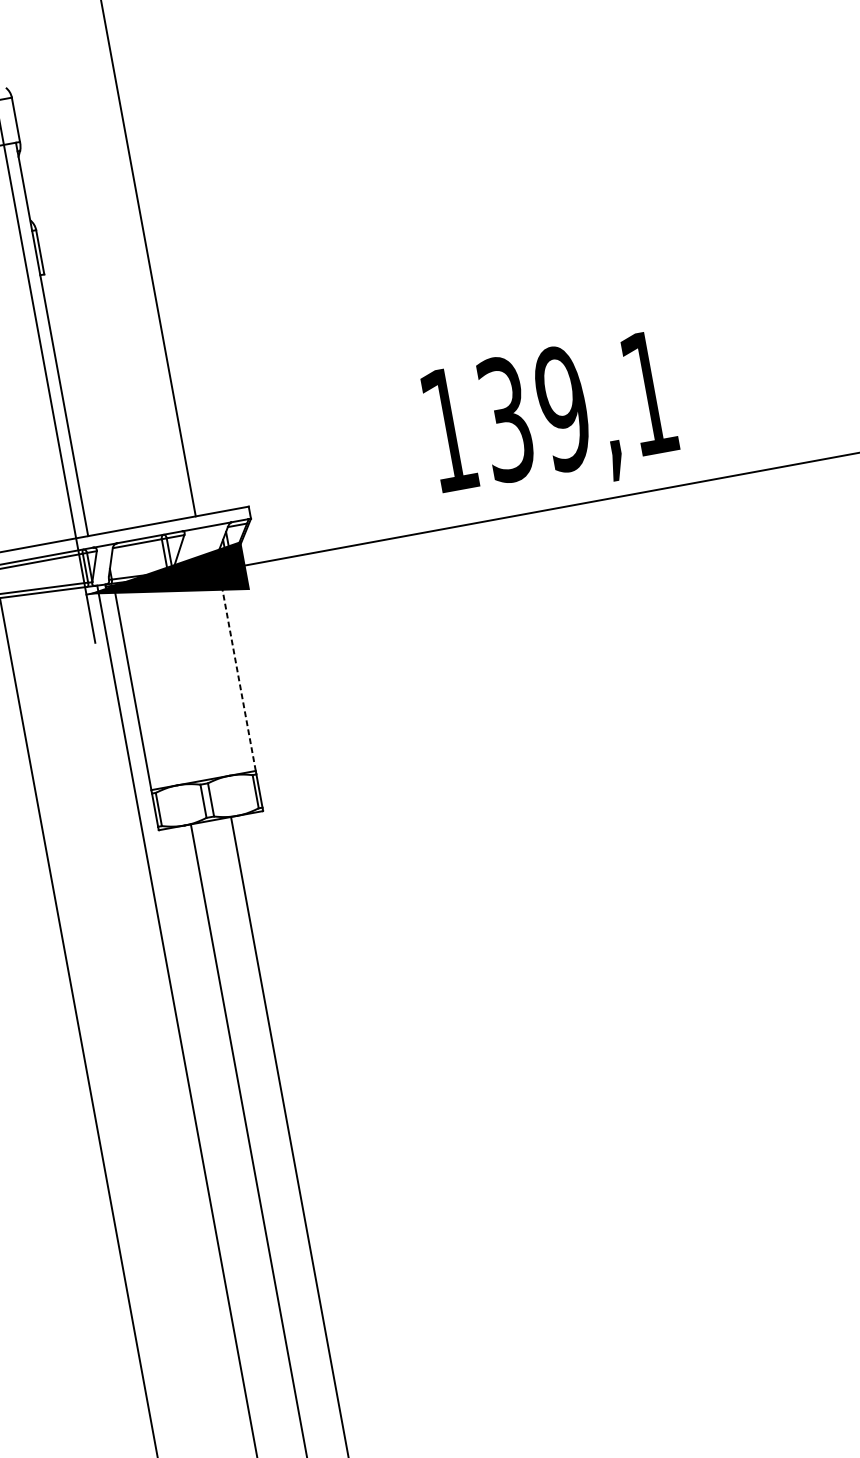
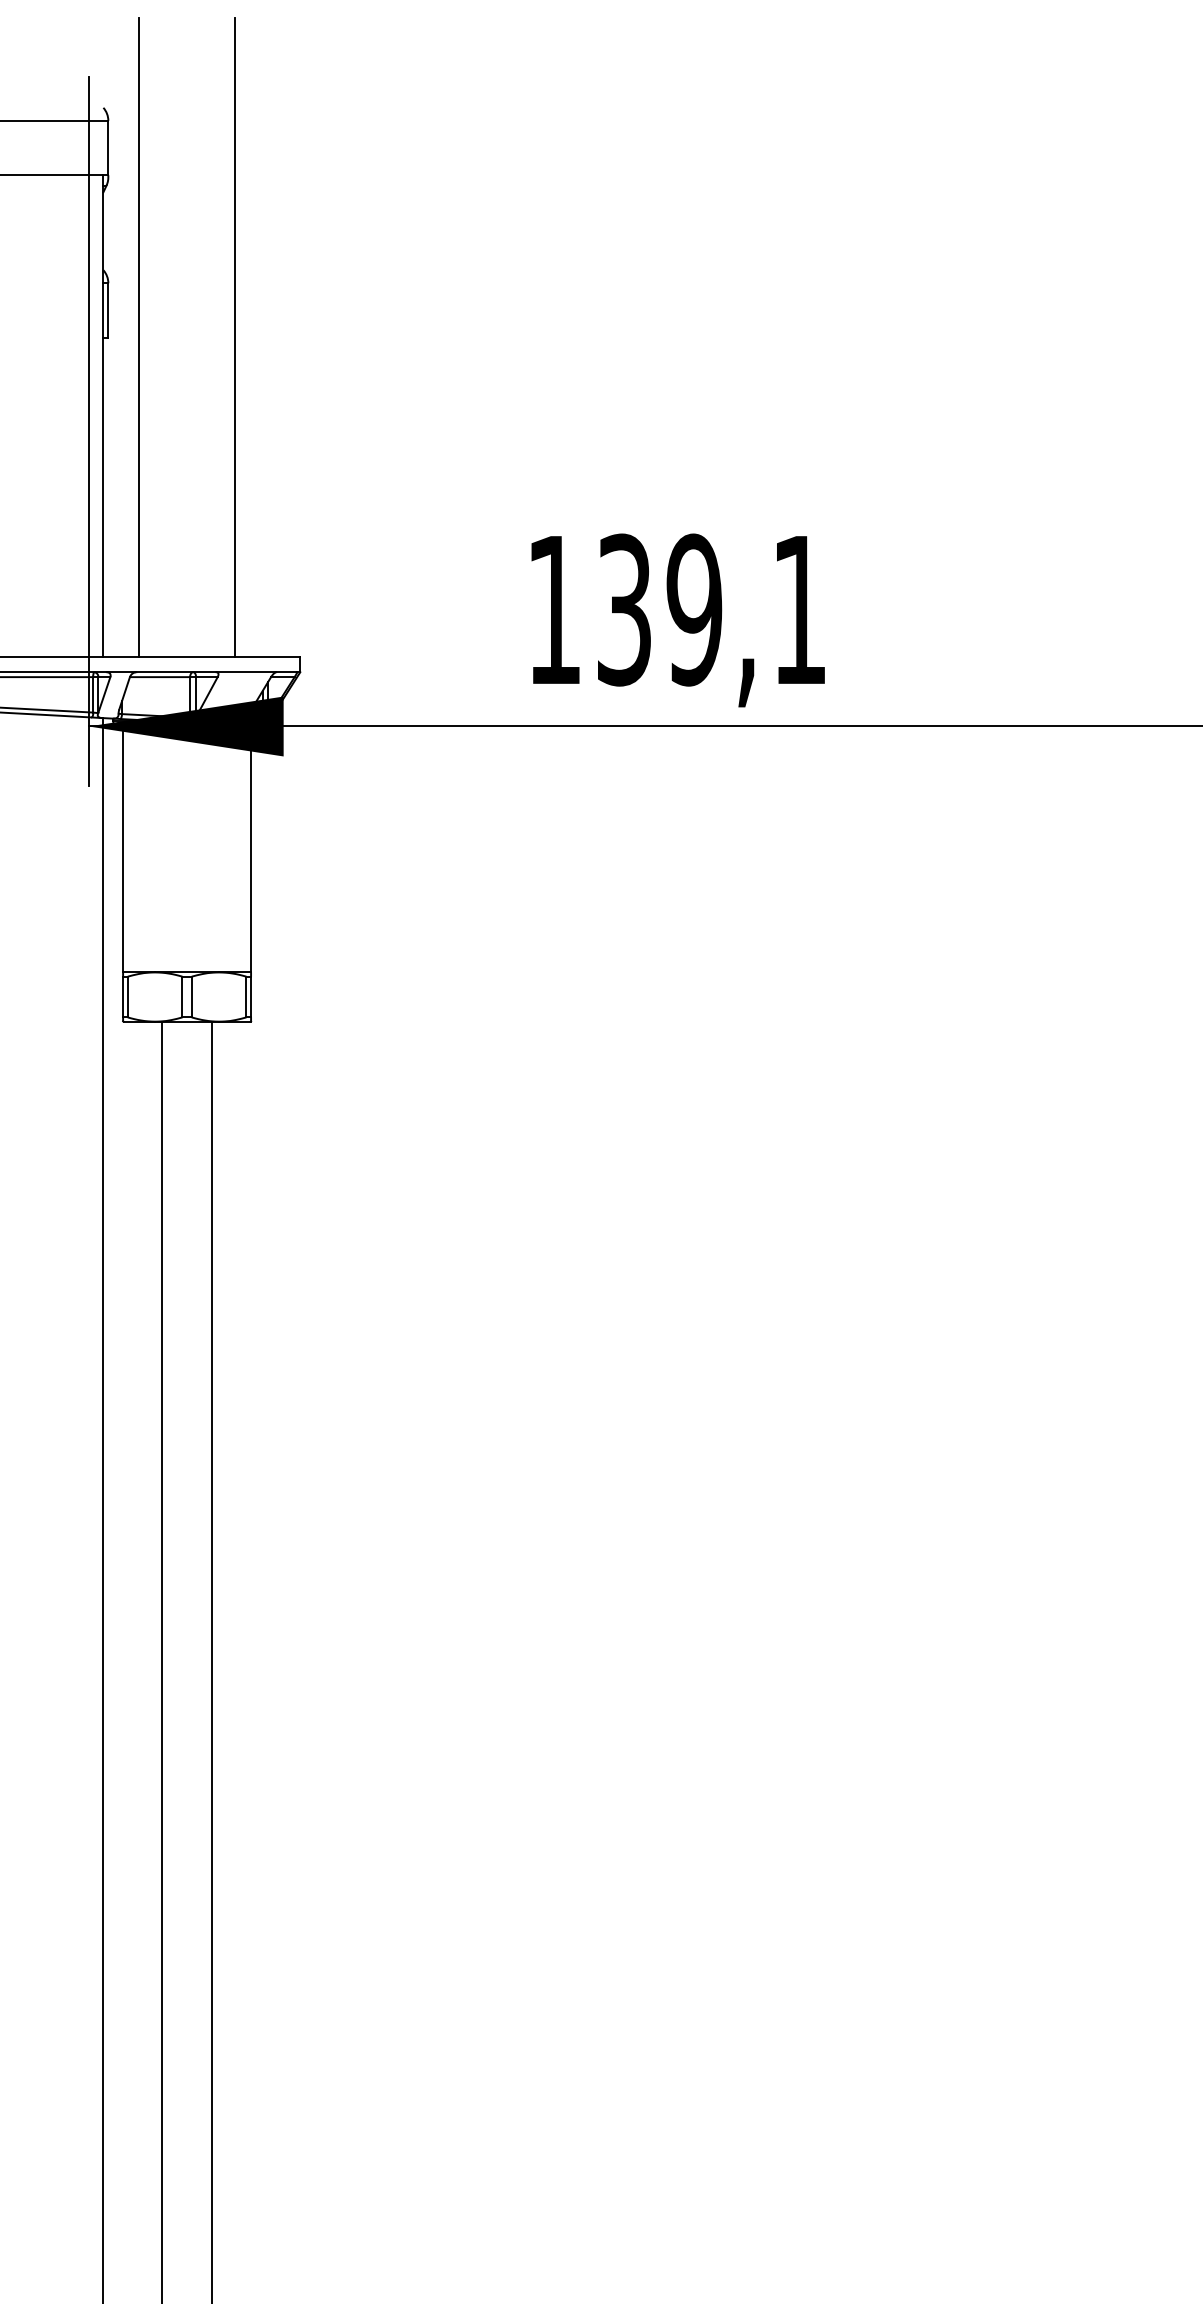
line: (68, 269) -> (138, 337), added
line: (237, 669) -> (251, 848), dashed -> solid

